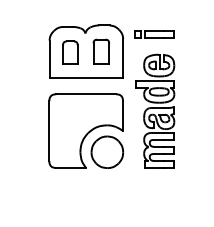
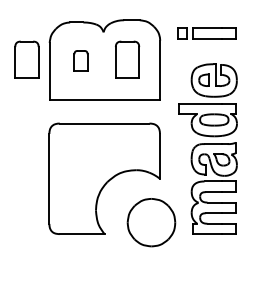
part: (33, 51) -> (25, 59), added
part: (70, 52) -> (81, 60), size x0.6
part: (107, 151) -> (151, 221), moved

